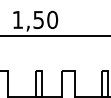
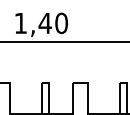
text: (38, 20) -> (45, 24), 1,50 -> 1,40

